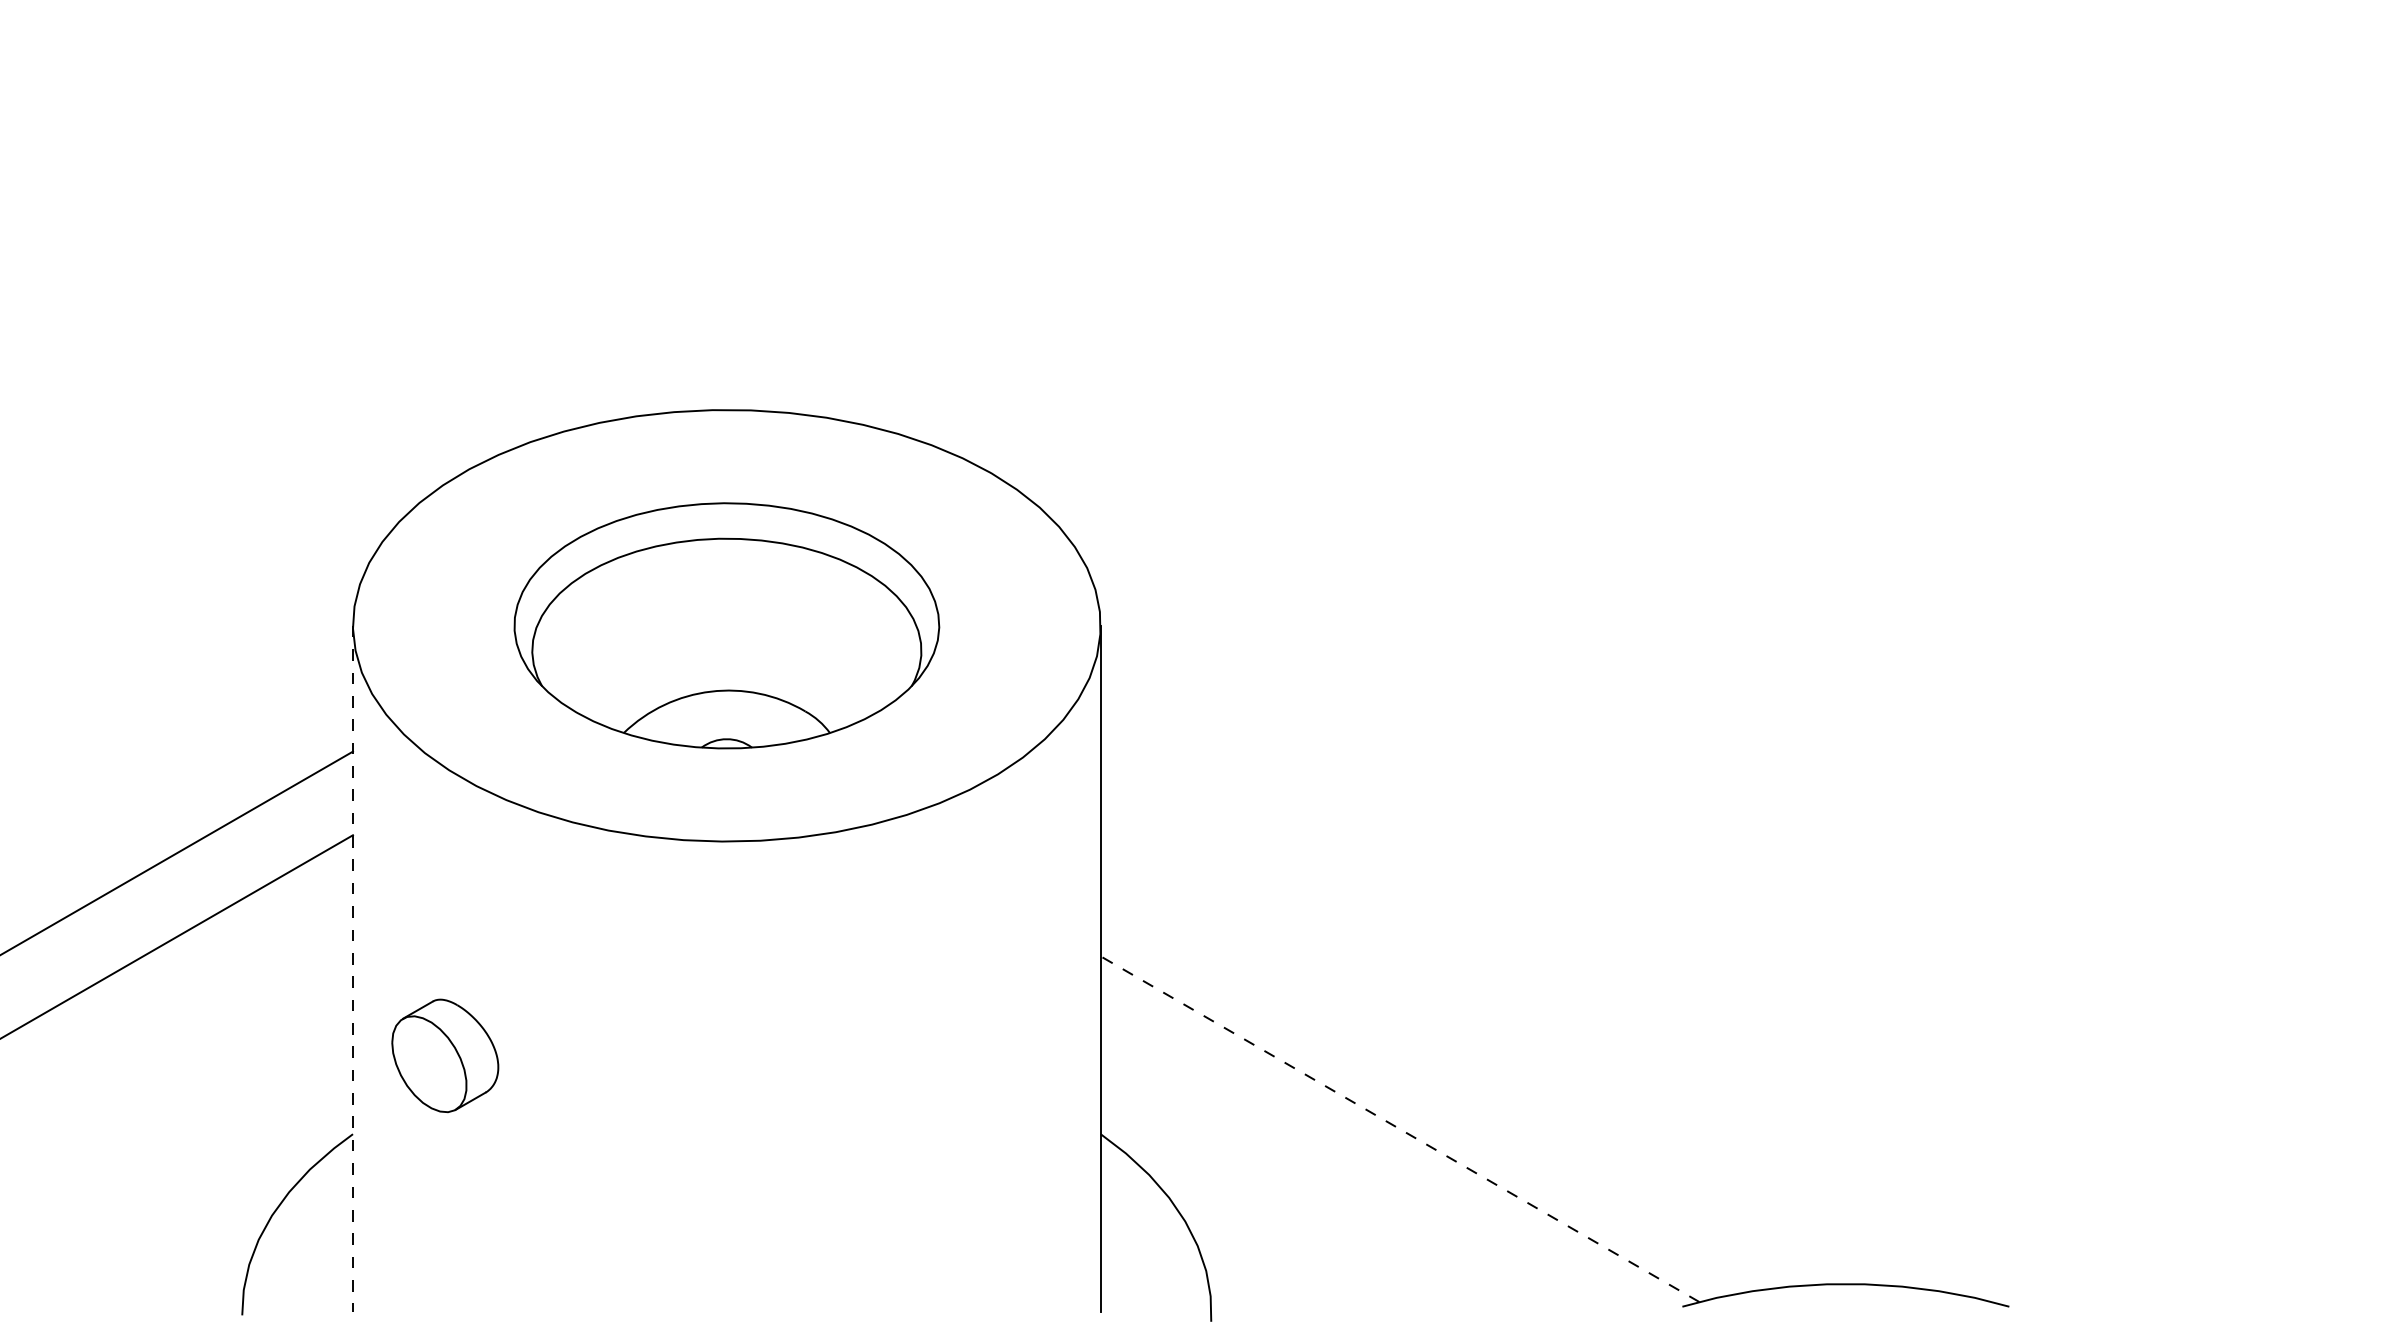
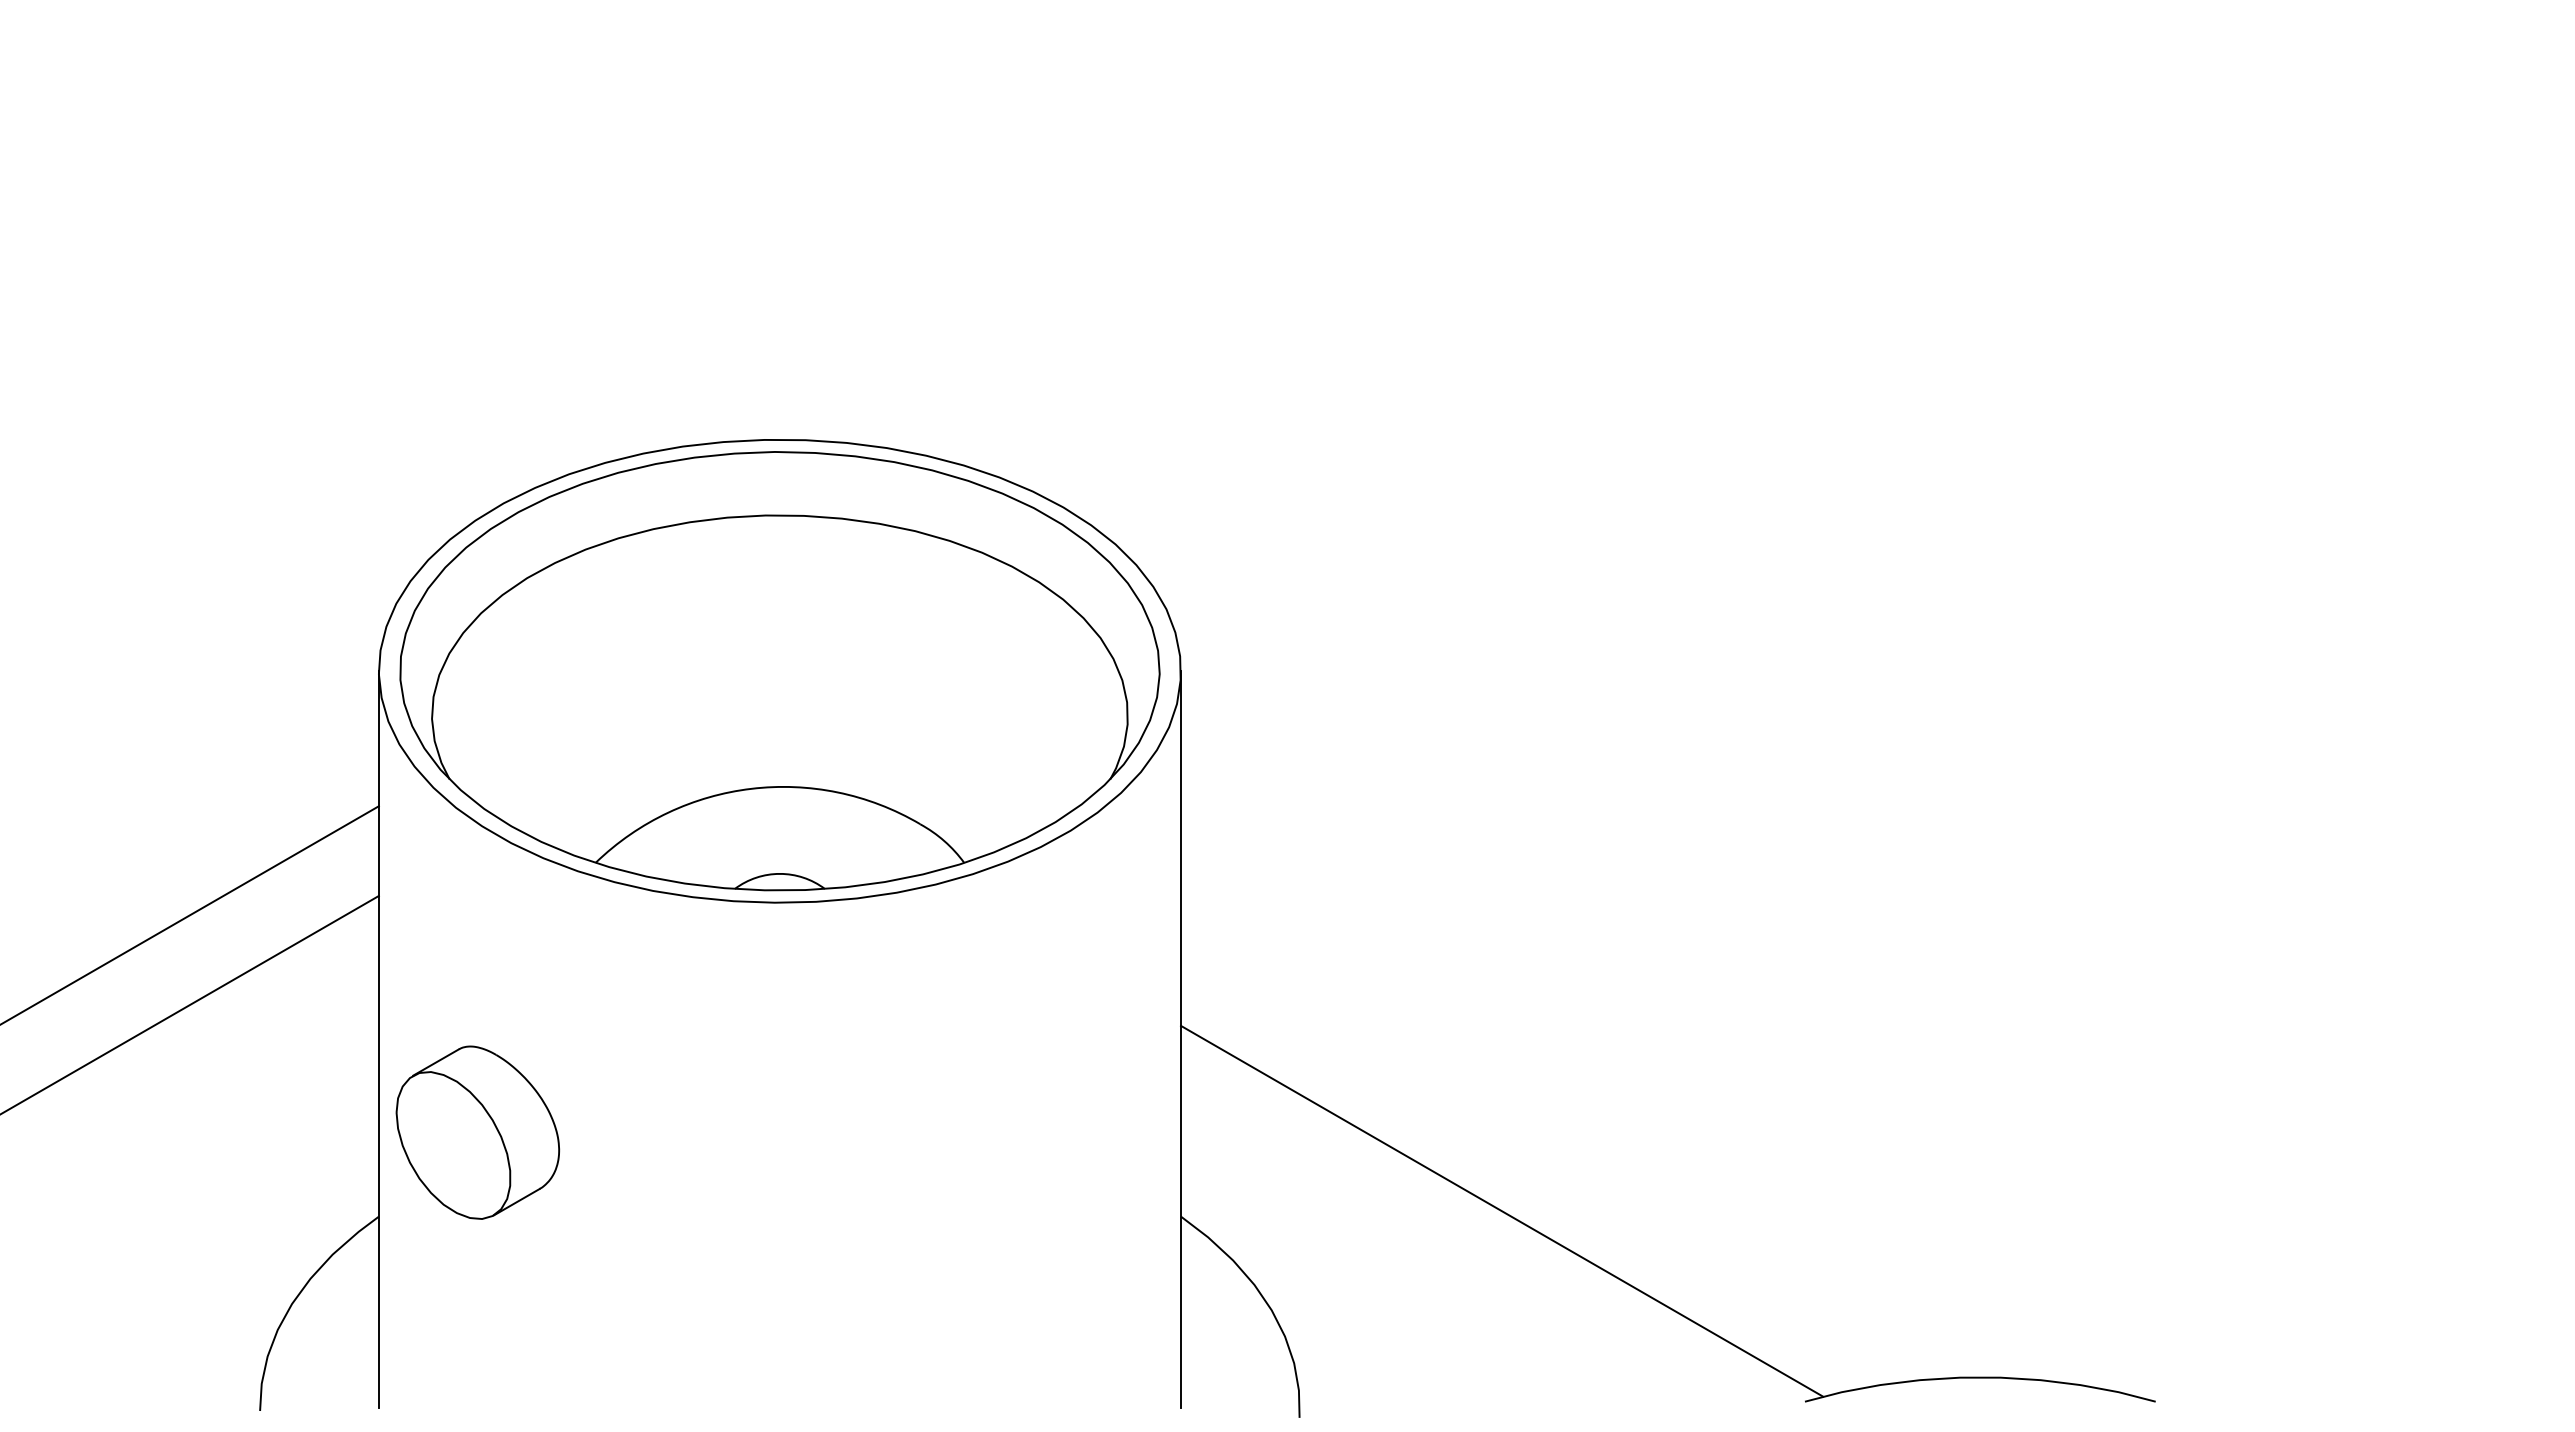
part: (726, 626) -> (779, 671), size x1.67
line: (352, 969) -> (378, 1039), dashed -> solid
part: (444, 1055) -> (477, 1132), size x1.43
line: (1400, 1129) -> (1502, 1211), dashed -> solid

